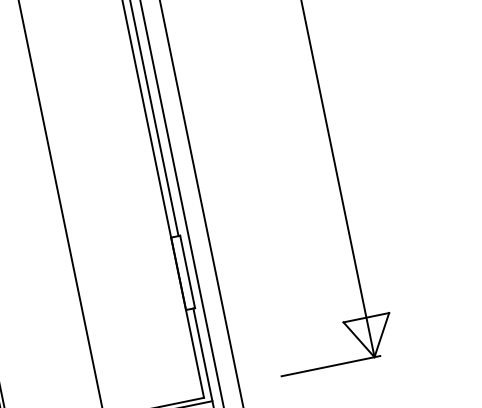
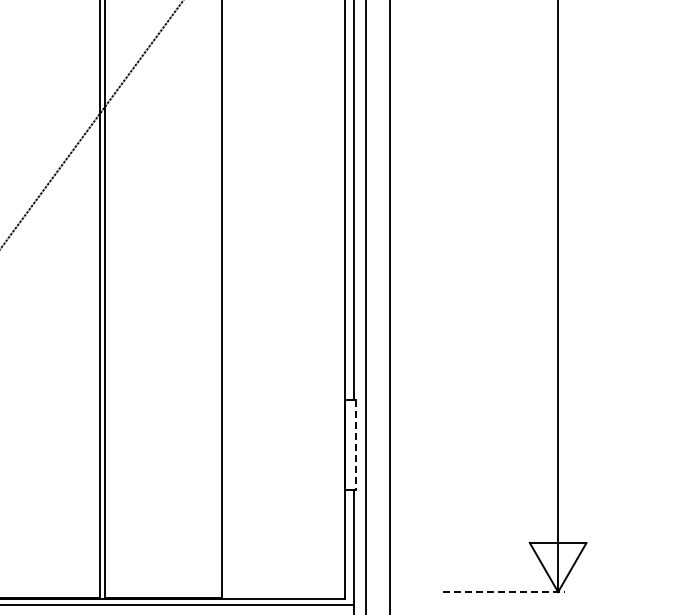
line: (187, 271) -> (356, 444), solid -> dashed
line: (331, 366) -> (504, 592), solid -> dashed

